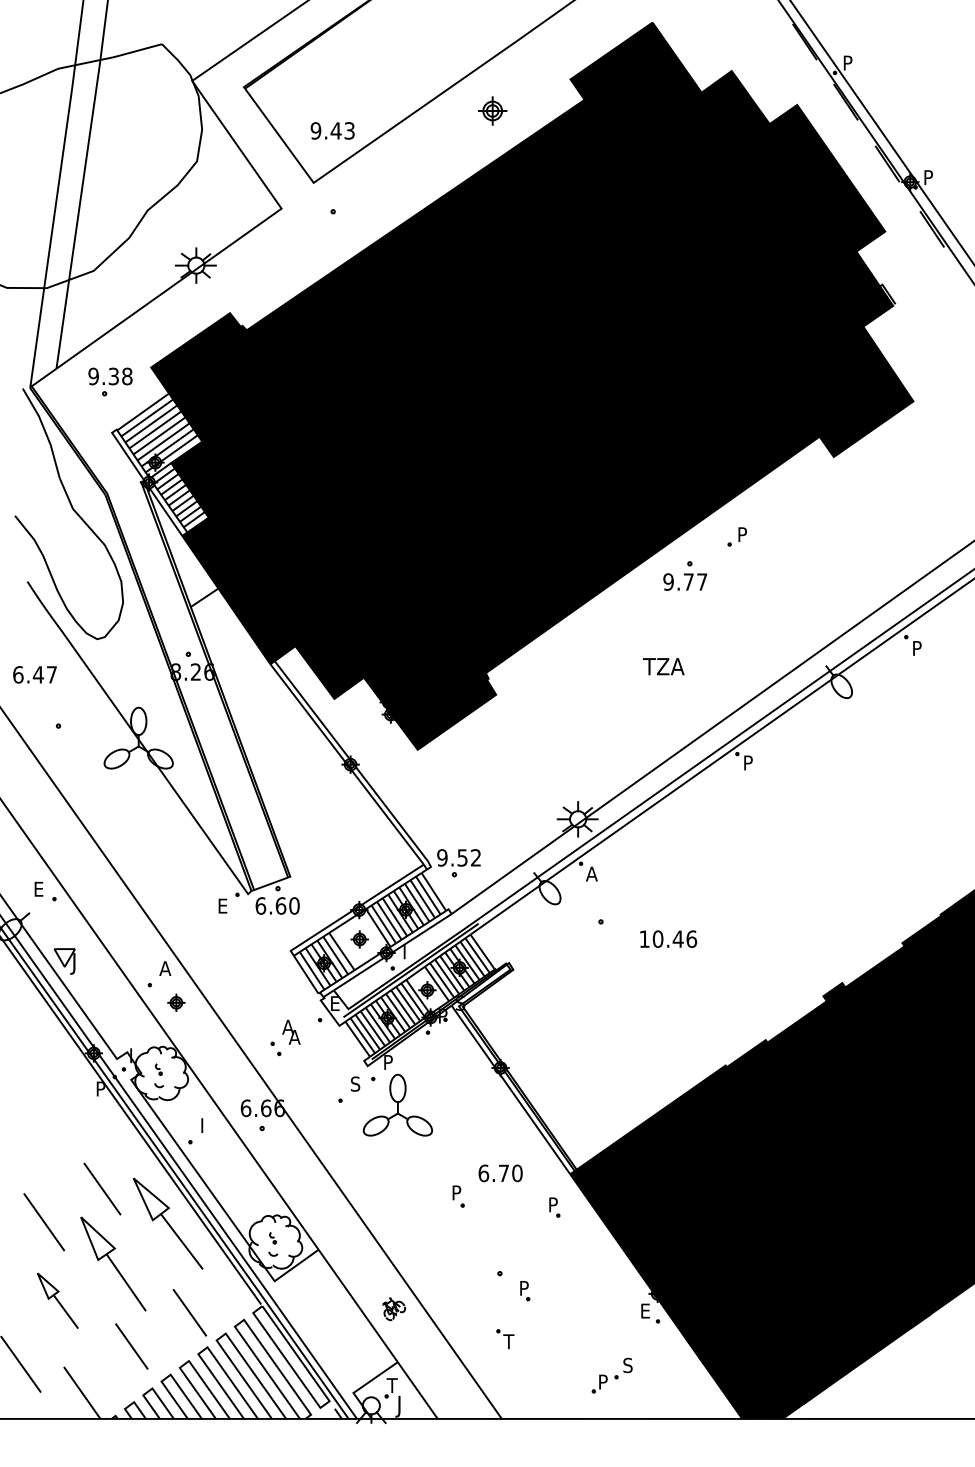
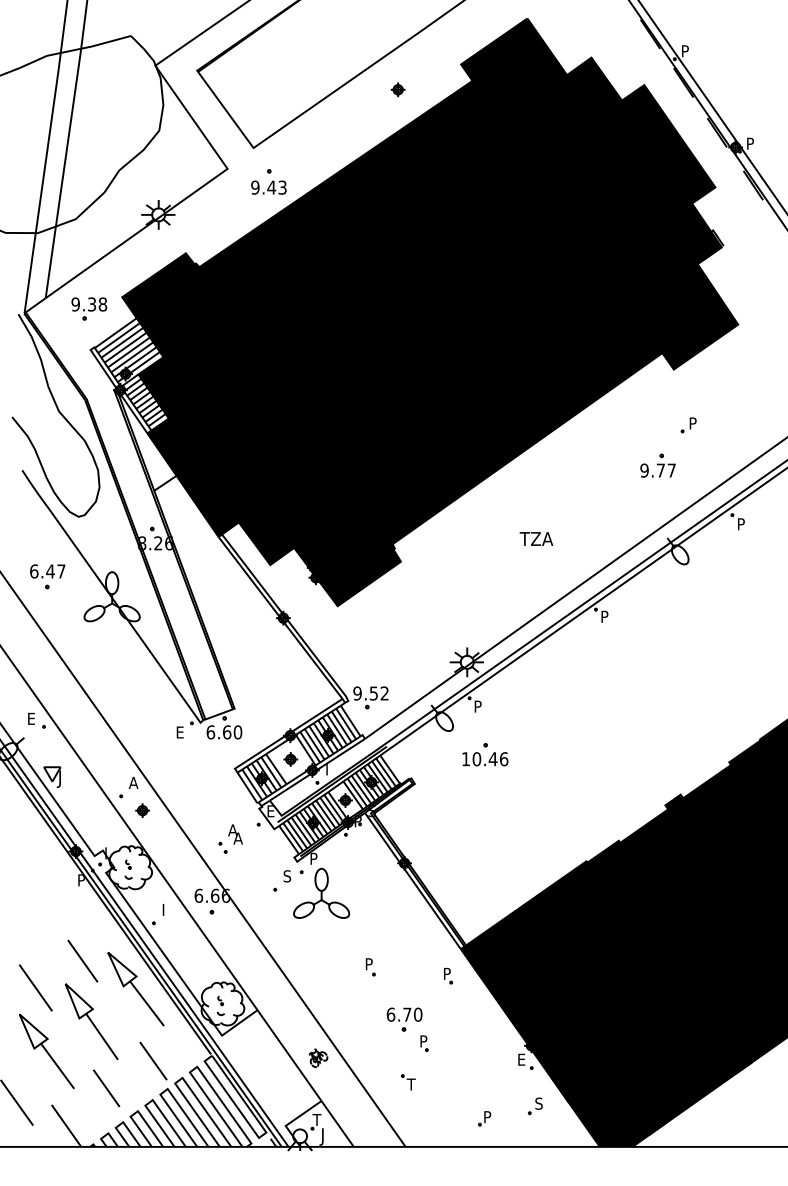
part: (492, 110) -> (398, 89), size x0.62
text: (332, 130) -> (268, 187), moved
part: (736, 536) -> (688, 424), moved
part: (685, 575) -> (658, 465), moved
text: (34, 674) -> (47, 571), moved
text: (591, 873) -> (478, 706), A -> P
text: (668, 938) -> (485, 758), moved
text: (500, 1173) -> (404, 1014), moved
part: (57, 1300) -> (46, 1051), size x1.67
part: (623, 1368) -> (535, 1106), moved

